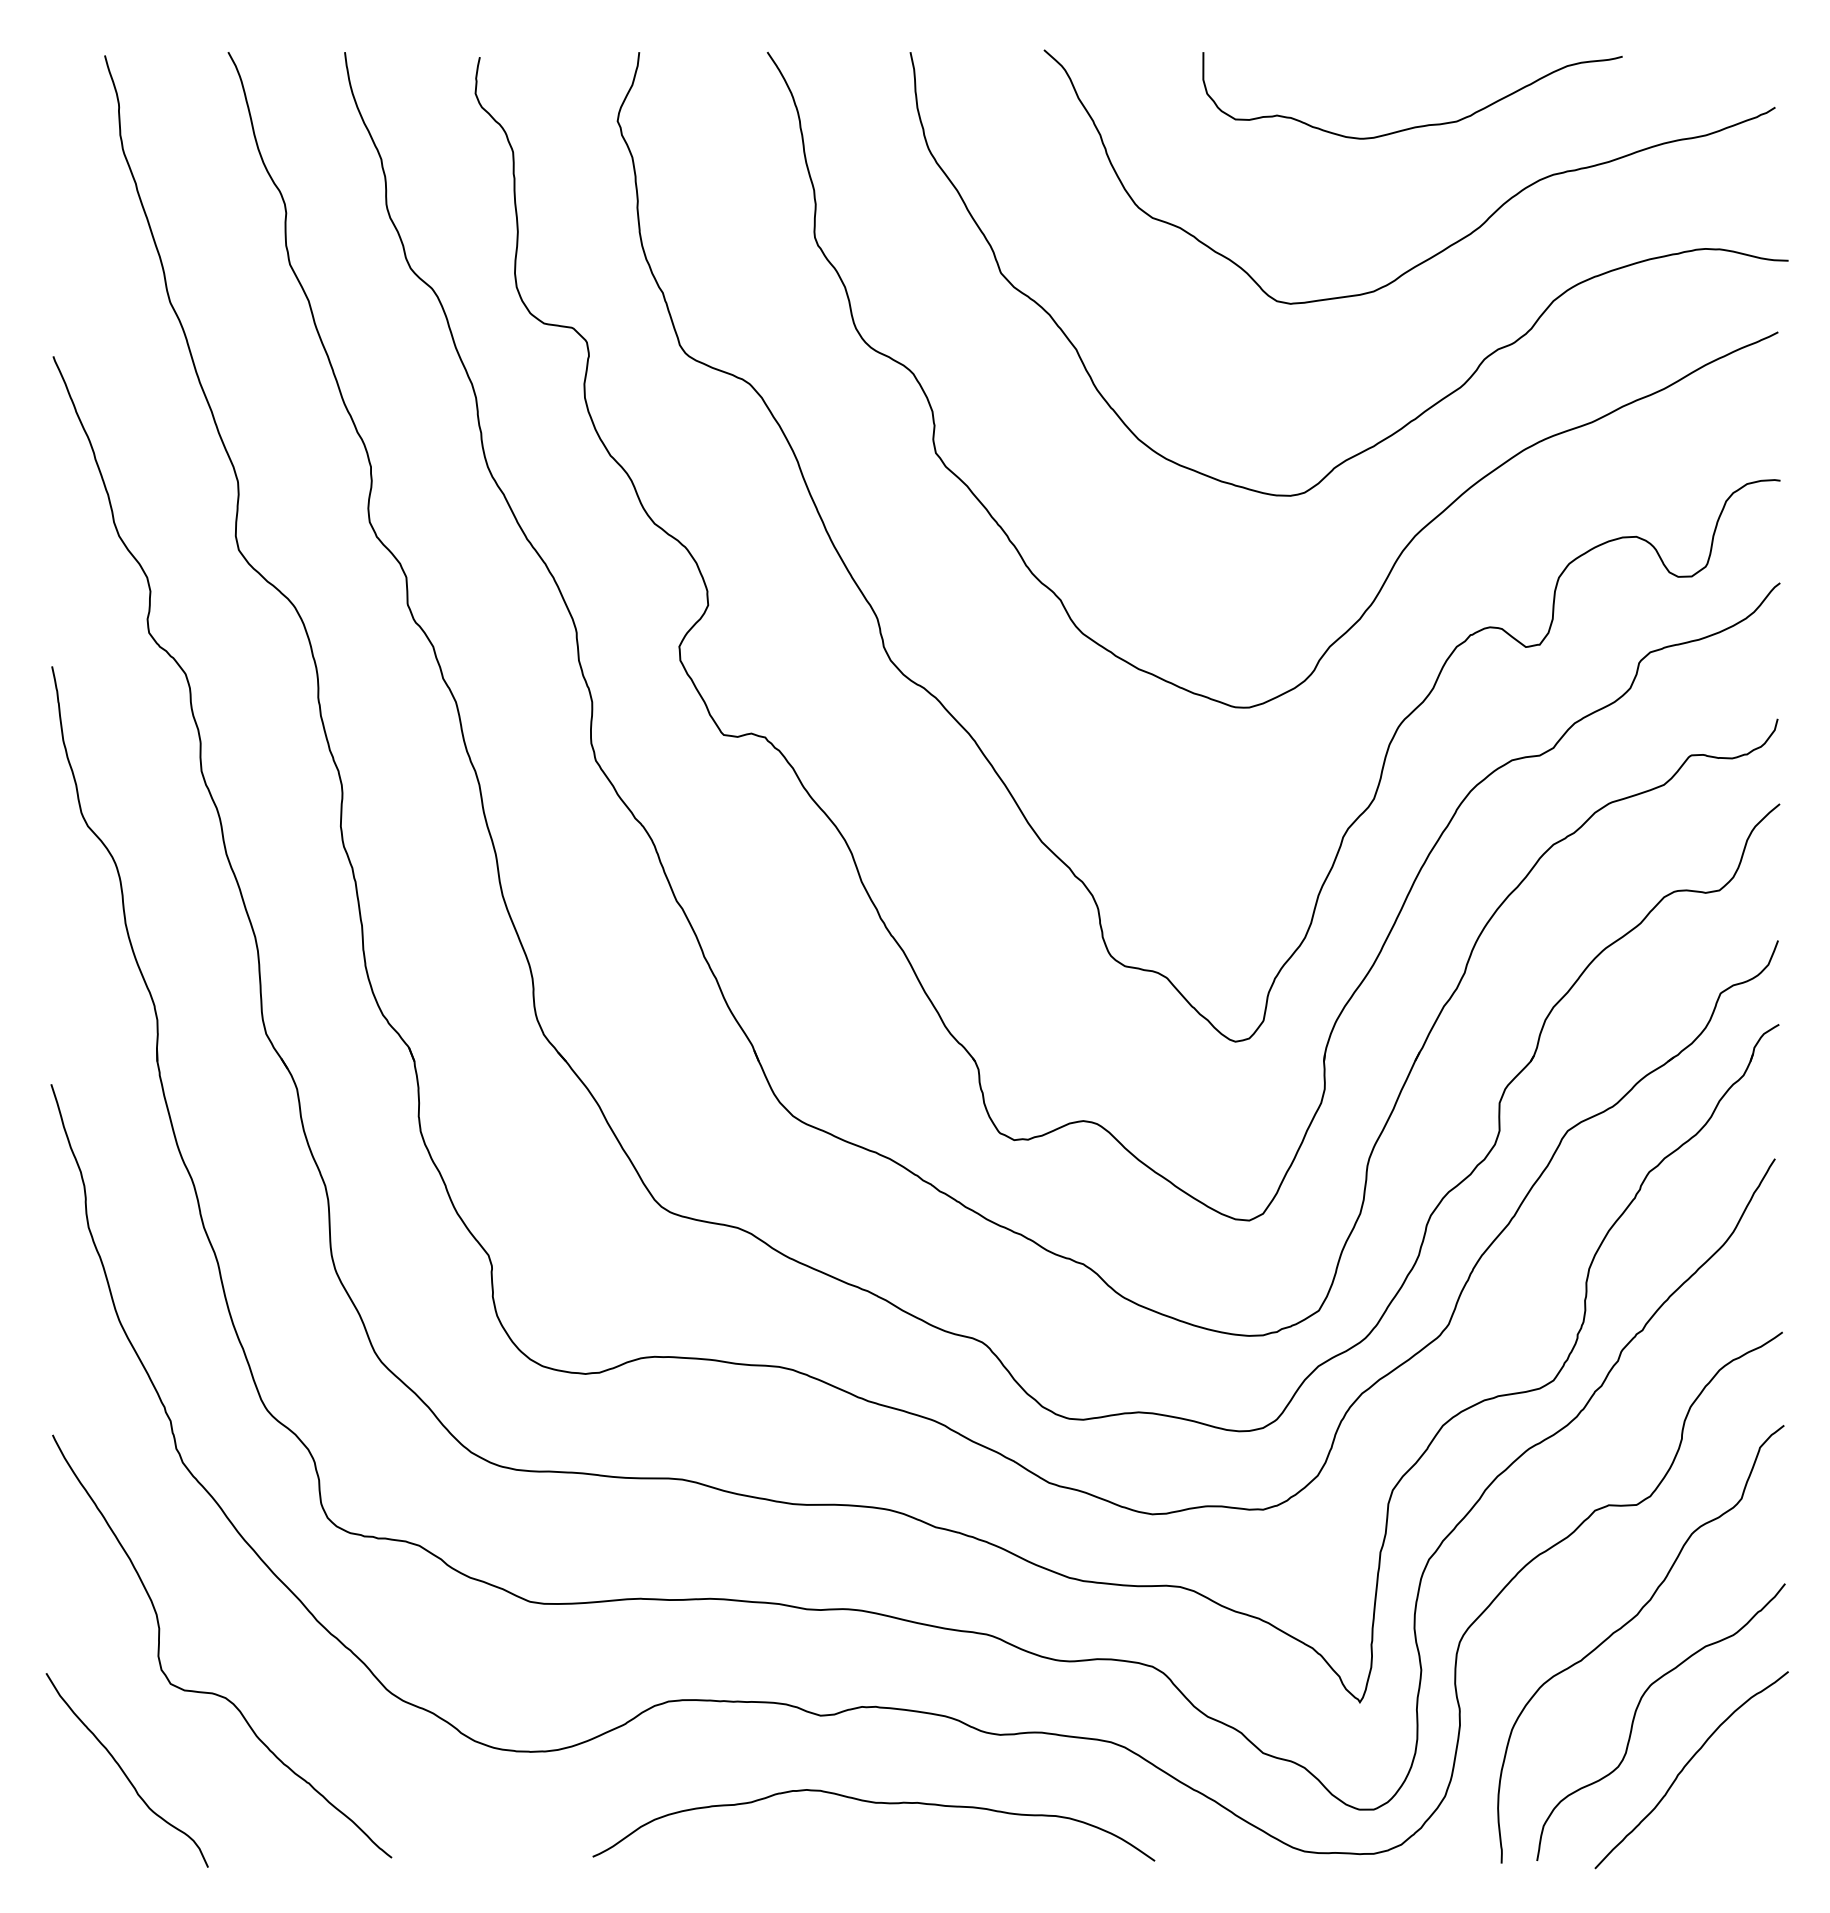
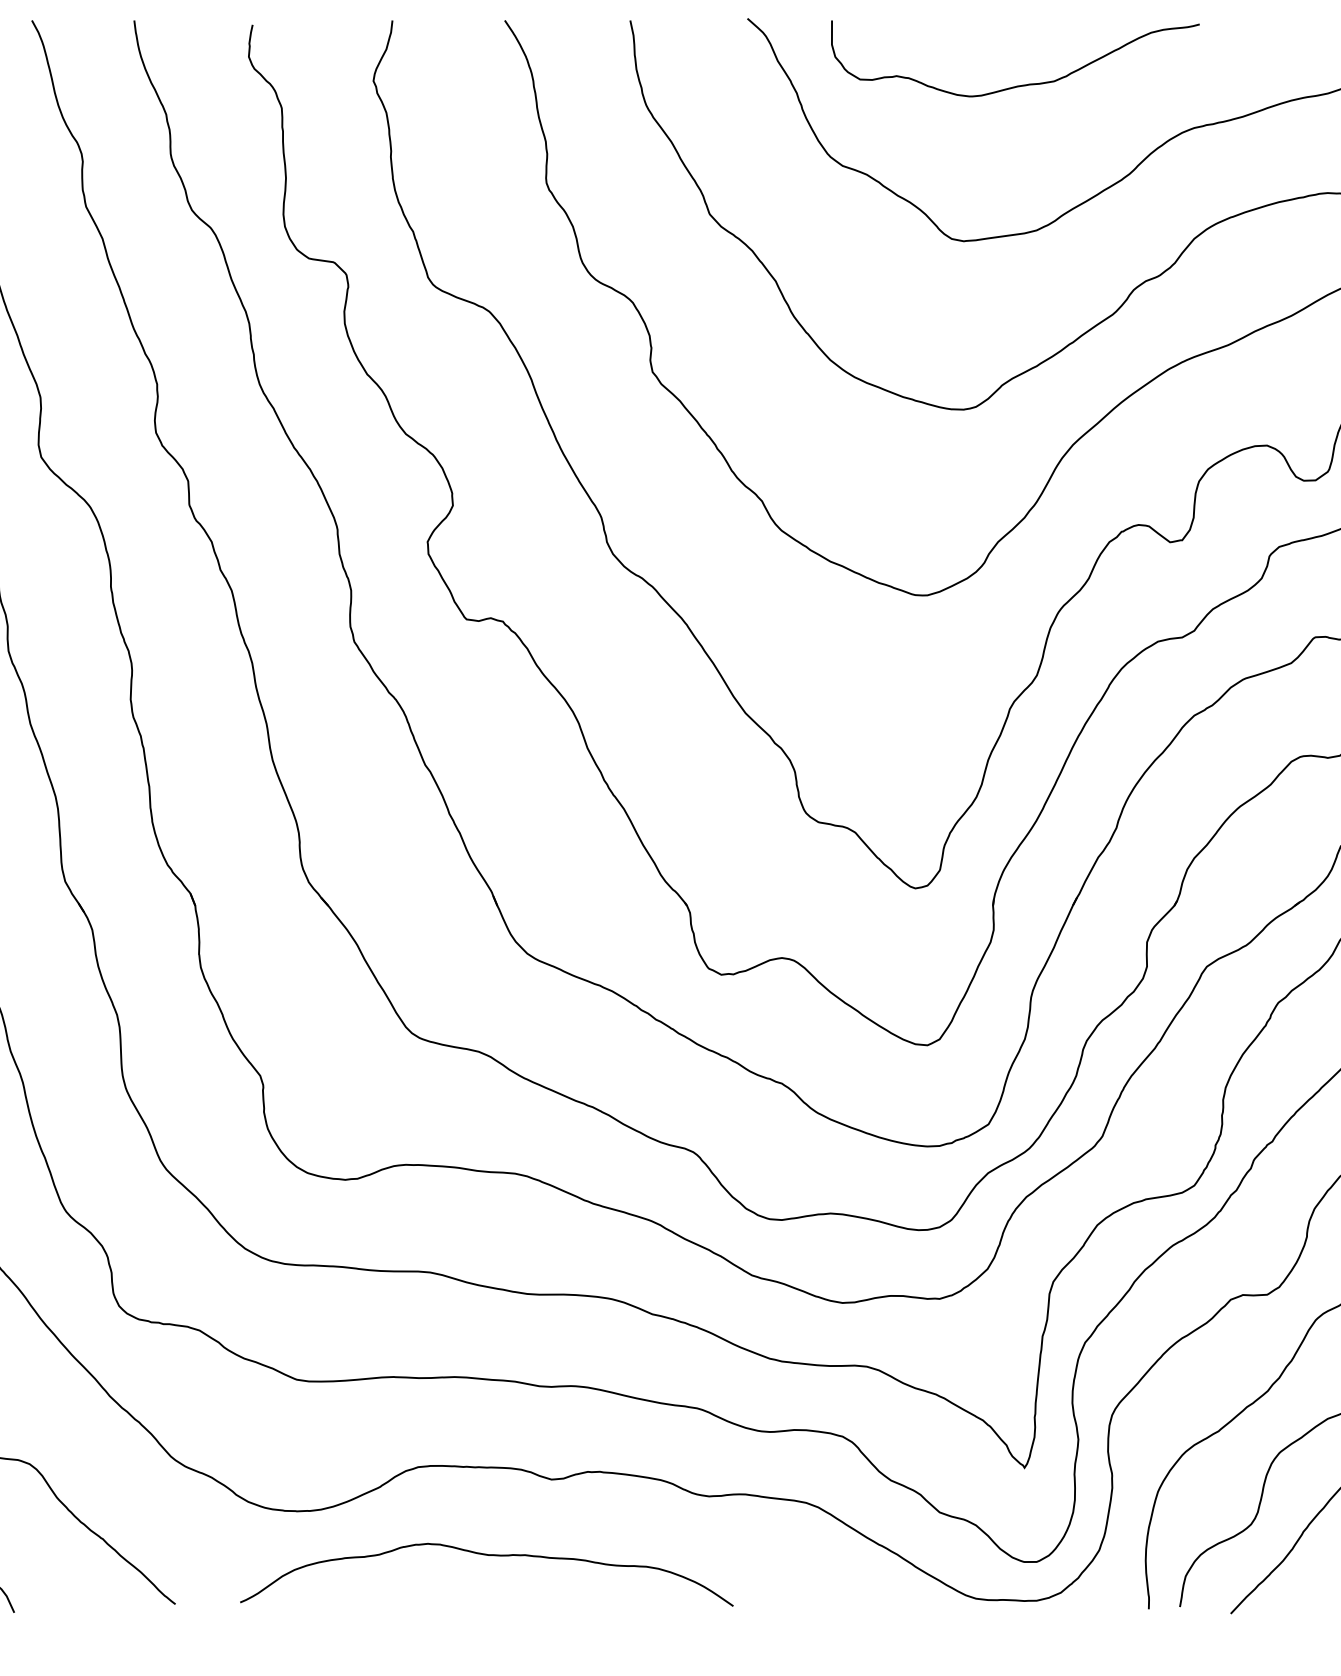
curve: (1419, 125) -> (1021, 84), moved
curve: (873, 1803) -> (486, 1555), moved

